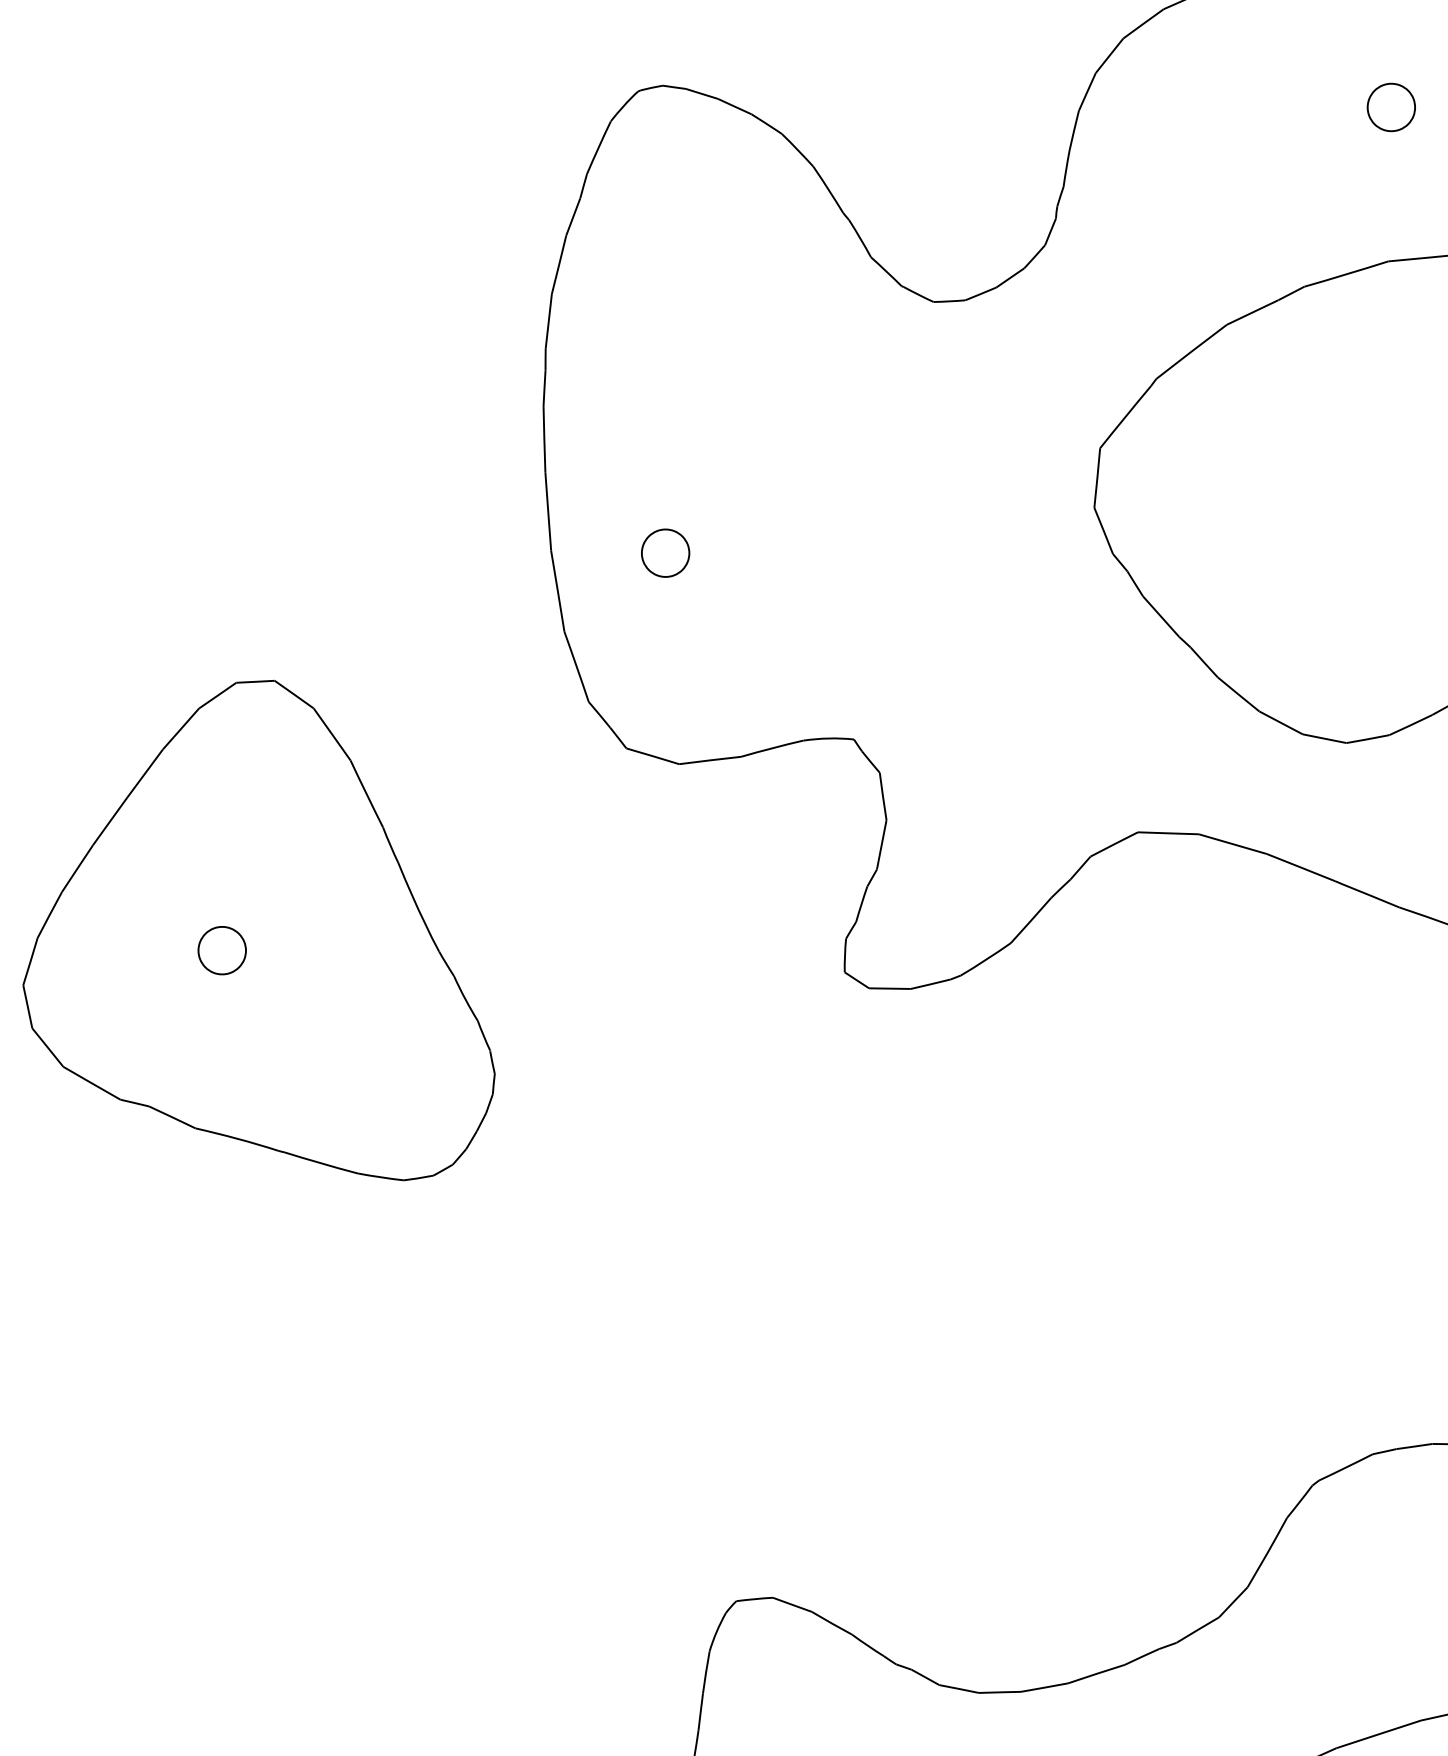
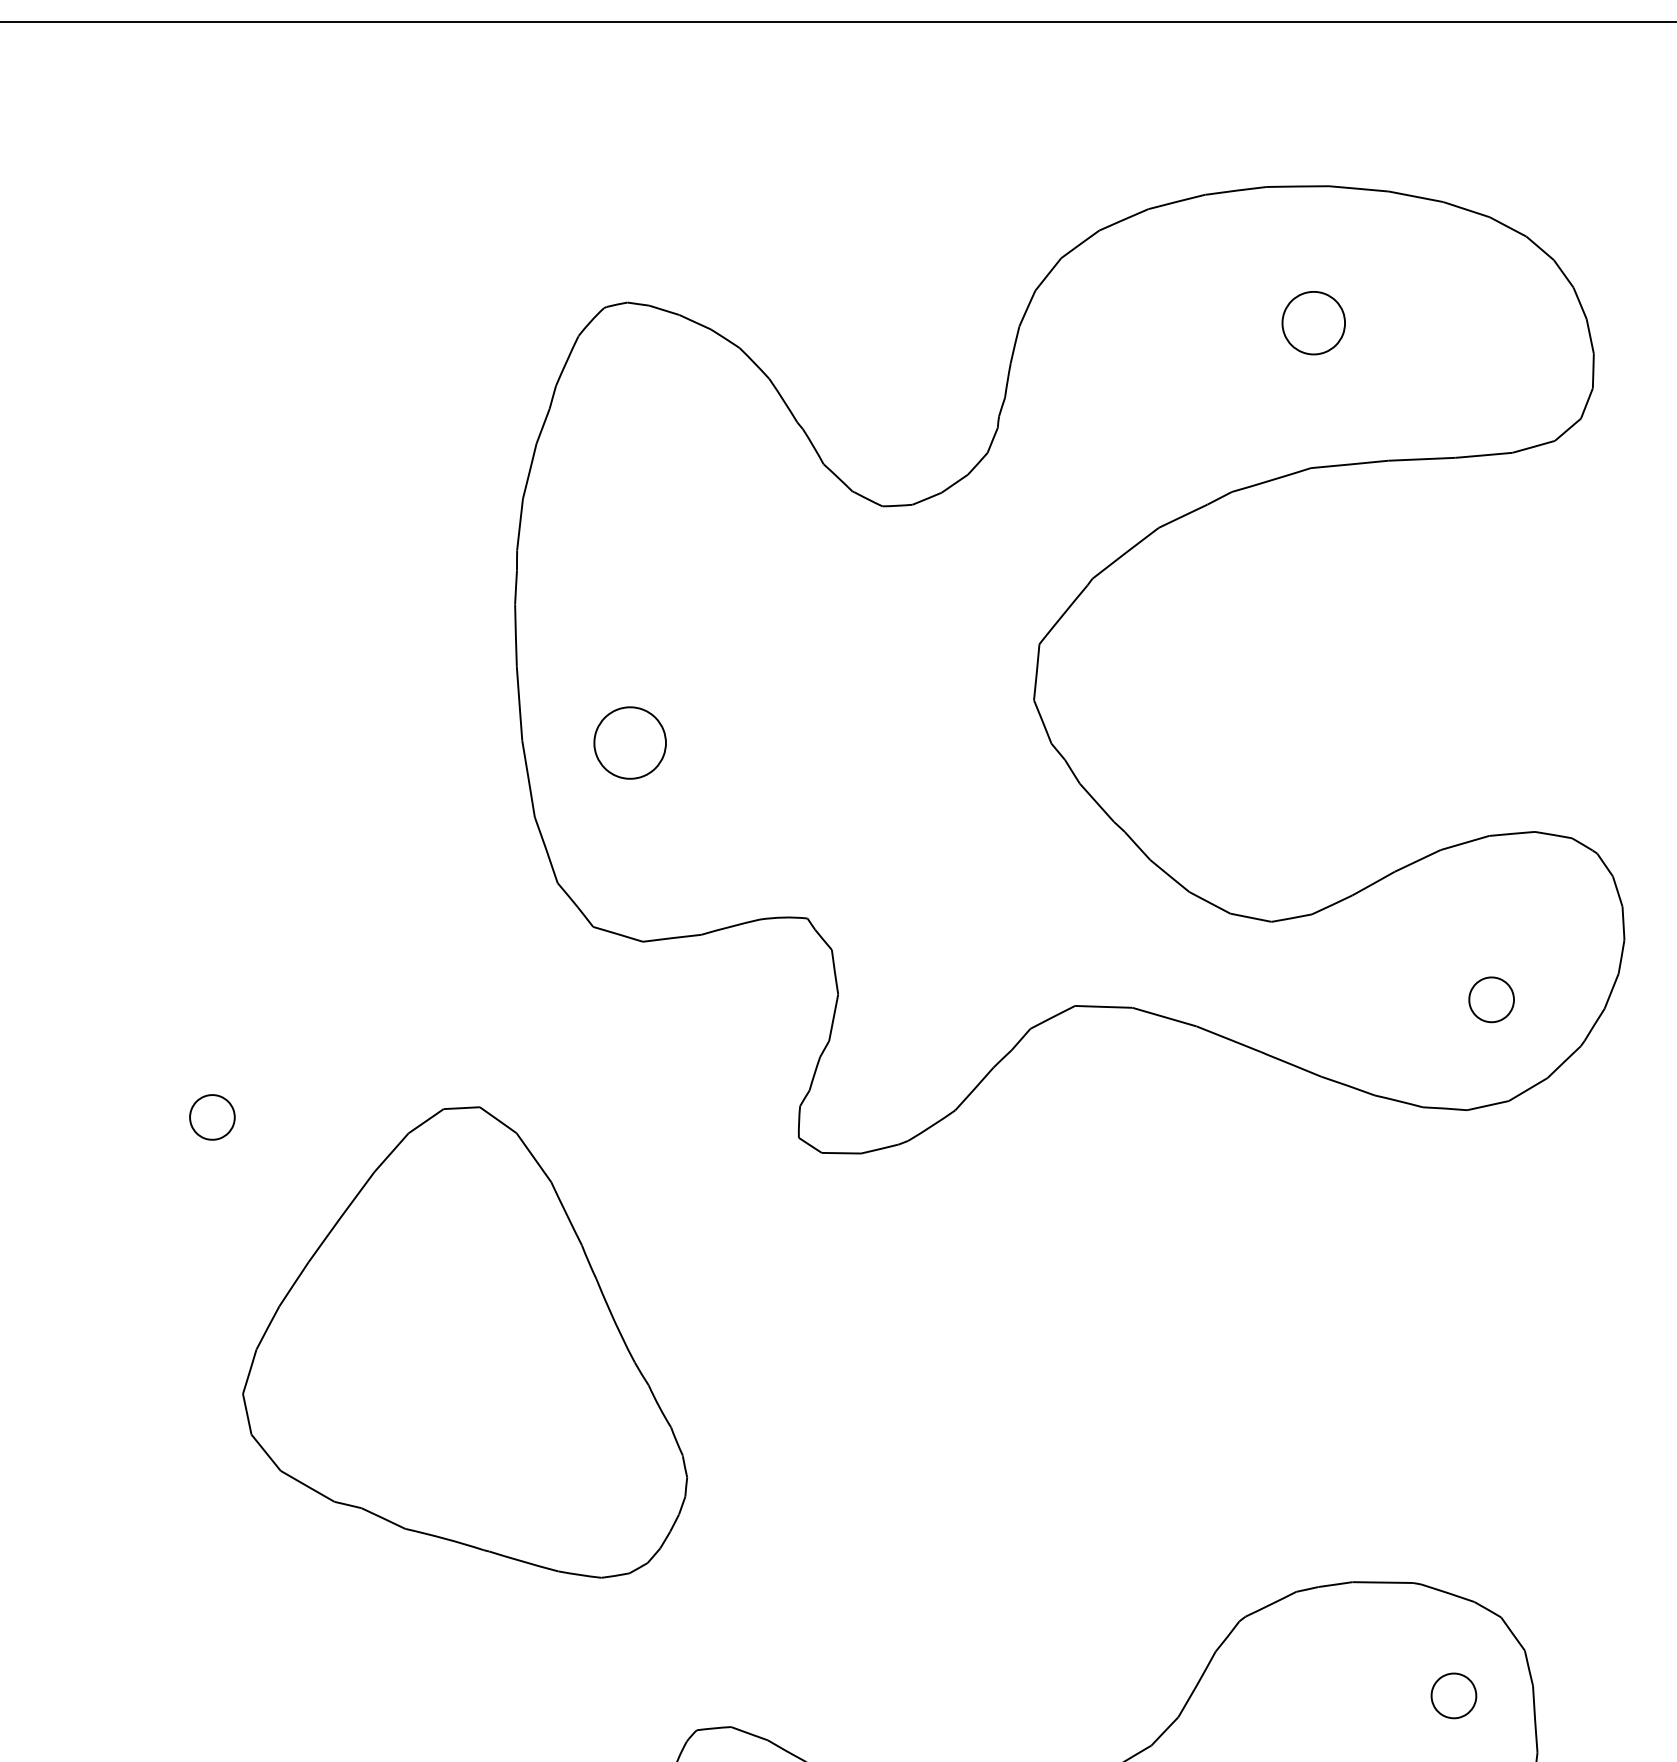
part: (1391, 106) -> (1313, 322), size x1.4
part: (664, 552) -> (629, 742), size x1.6
part: (258, 930) -> (464, 1342), moved

